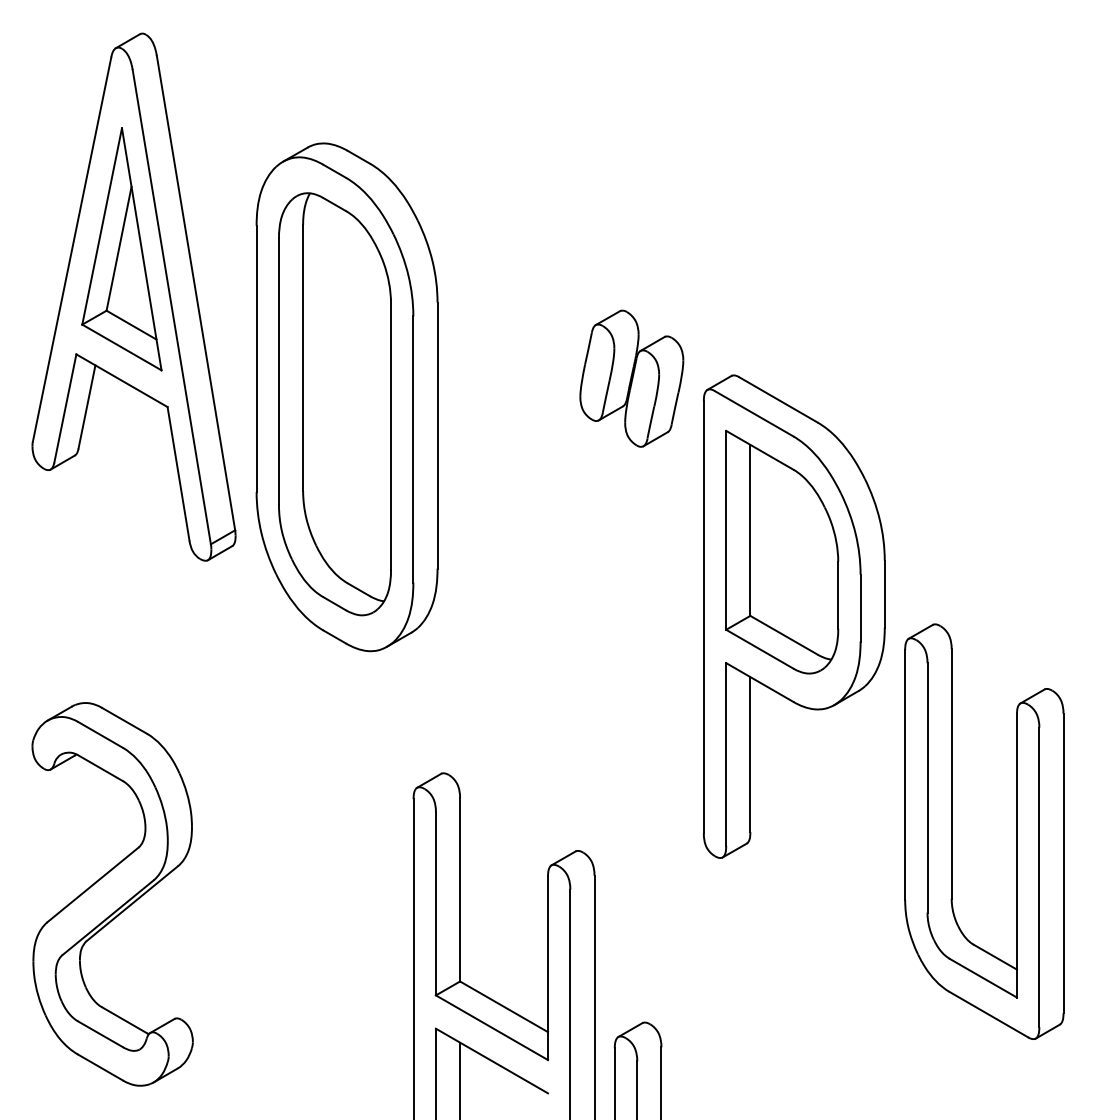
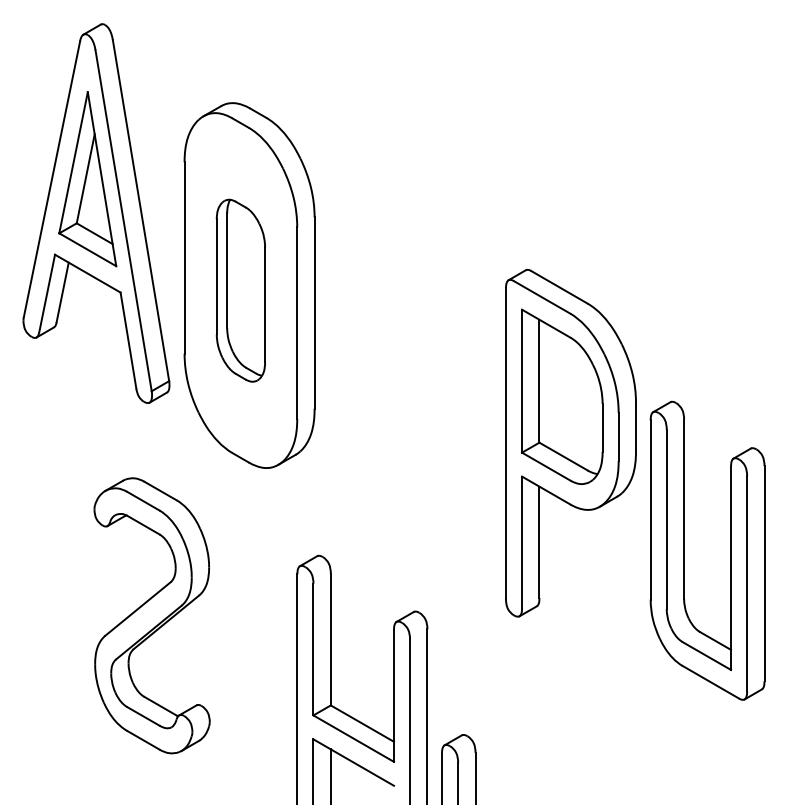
part: (632, 377) -> (454, 271), removed
part: (334, 404) -> (240, 290), size x0.6
part: (952, 831) -> (684, 550), moved
part: (111, 893) -> (151, 615), moved

